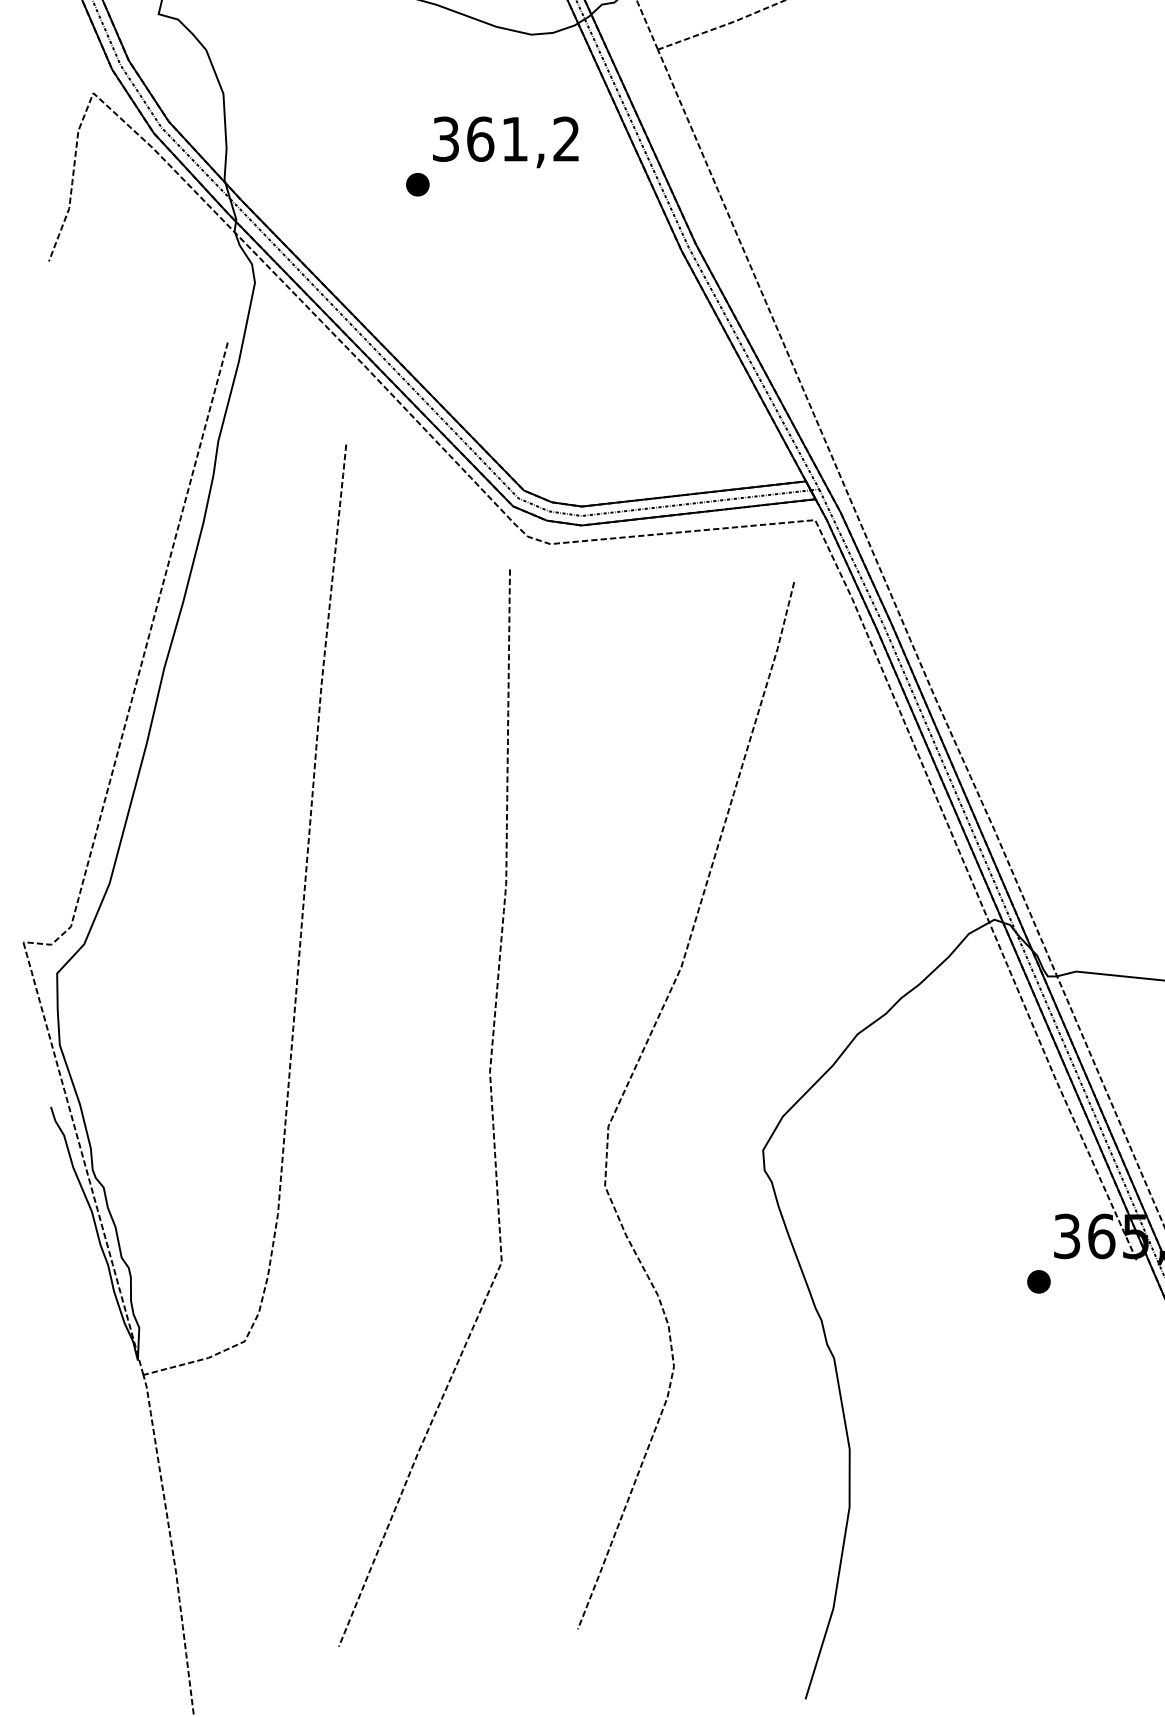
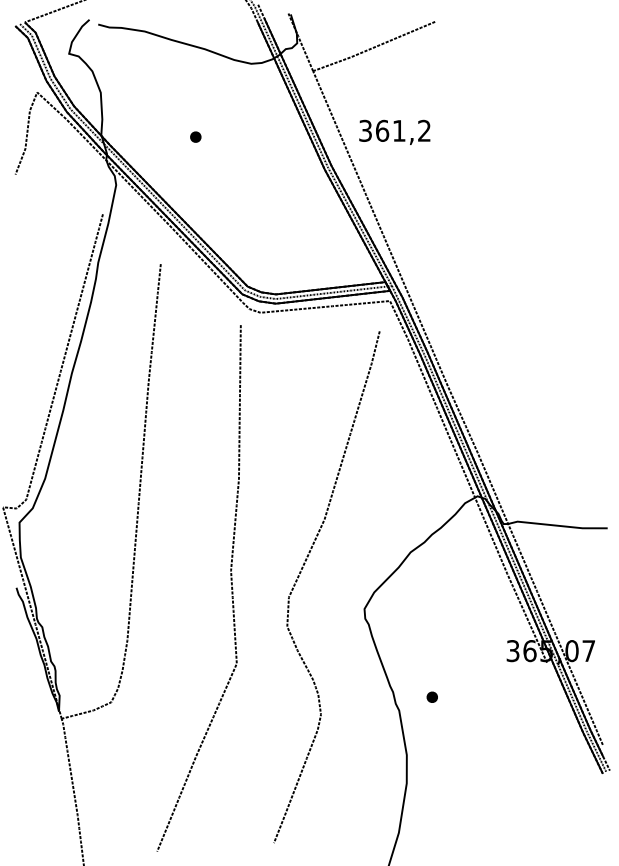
text: (505, 140) -> (394, 131), moved
part: (1037, 1280) -> (431, 696), moved

